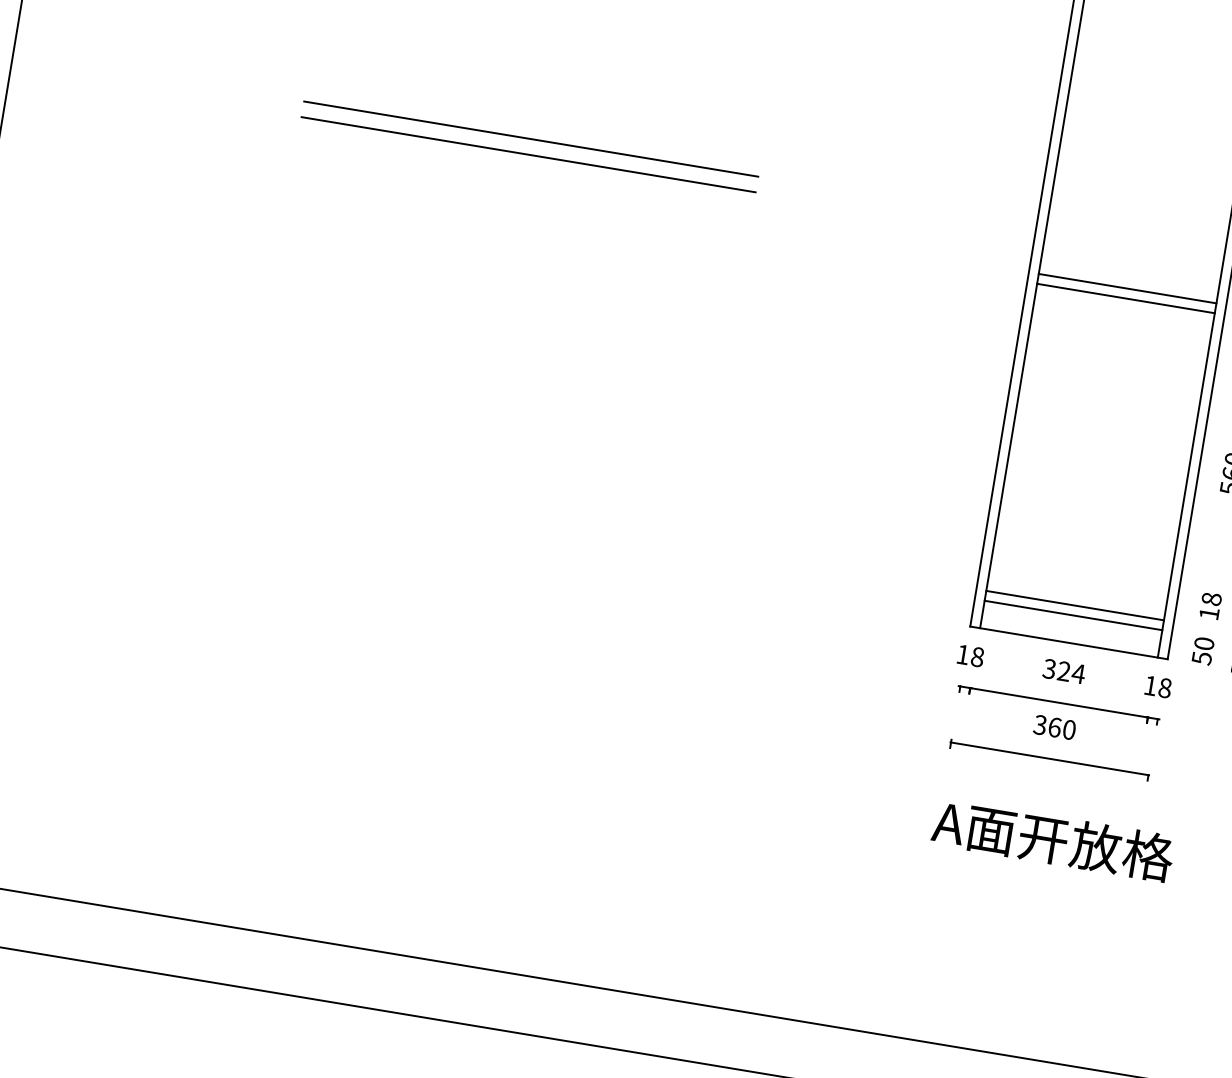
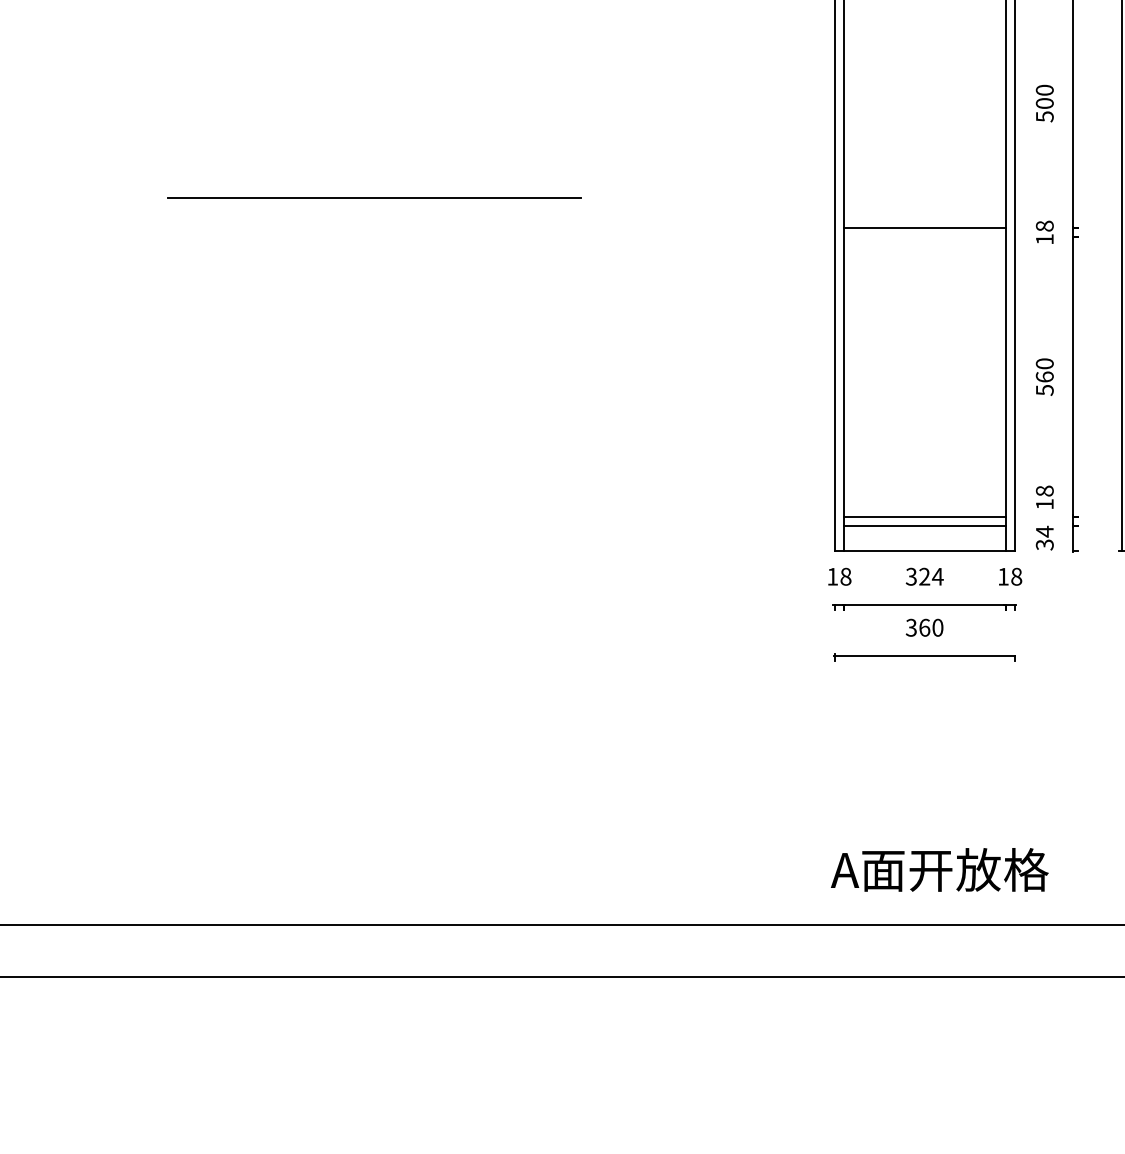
line: (531, 139) -> (374, 183), removed
line: (1125, 298) -> (924, 237), removed
text: (1202, 650) -> (1044, 537), 50 -> 34
text: (1053, 839) -> (939, 869), moved

